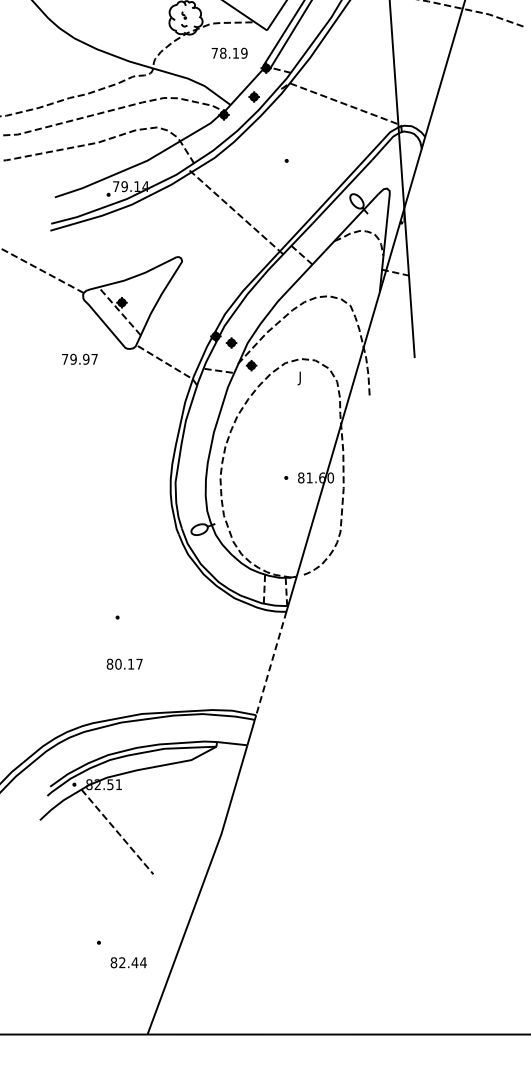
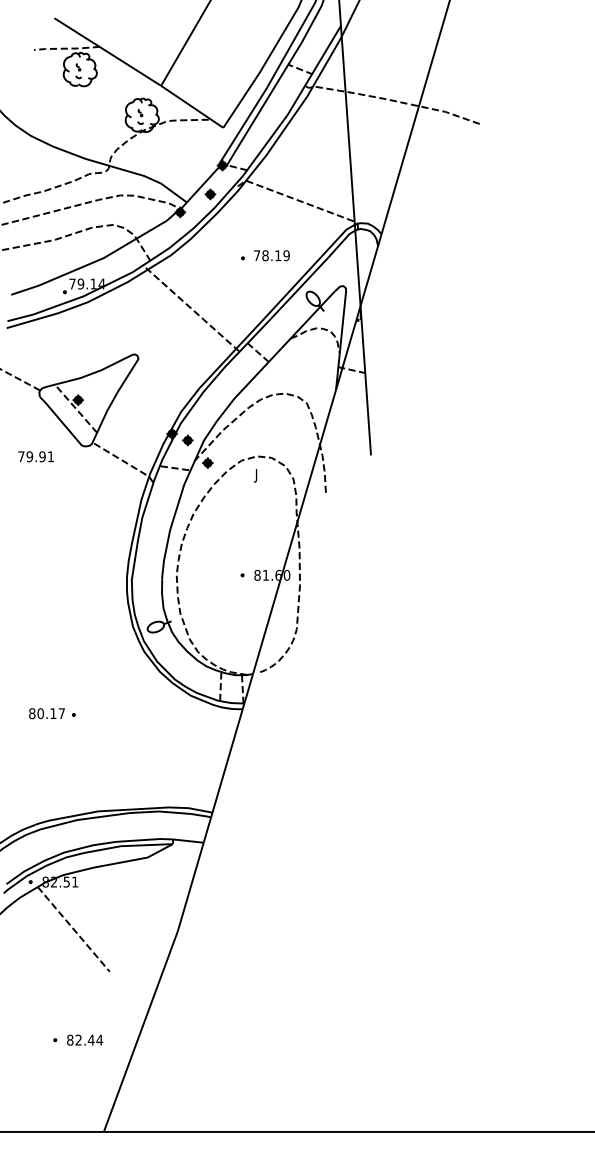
text: (229, 53) -> (271, 255), moved
text: (94, 359) -> (50, 456), 79.97 -> 79.91
line: (271, 663) -> (227, 760), dashed -> solid
text: (124, 664) -> (46, 713), moved
text: (129, 962) -> (85, 1039), moved

